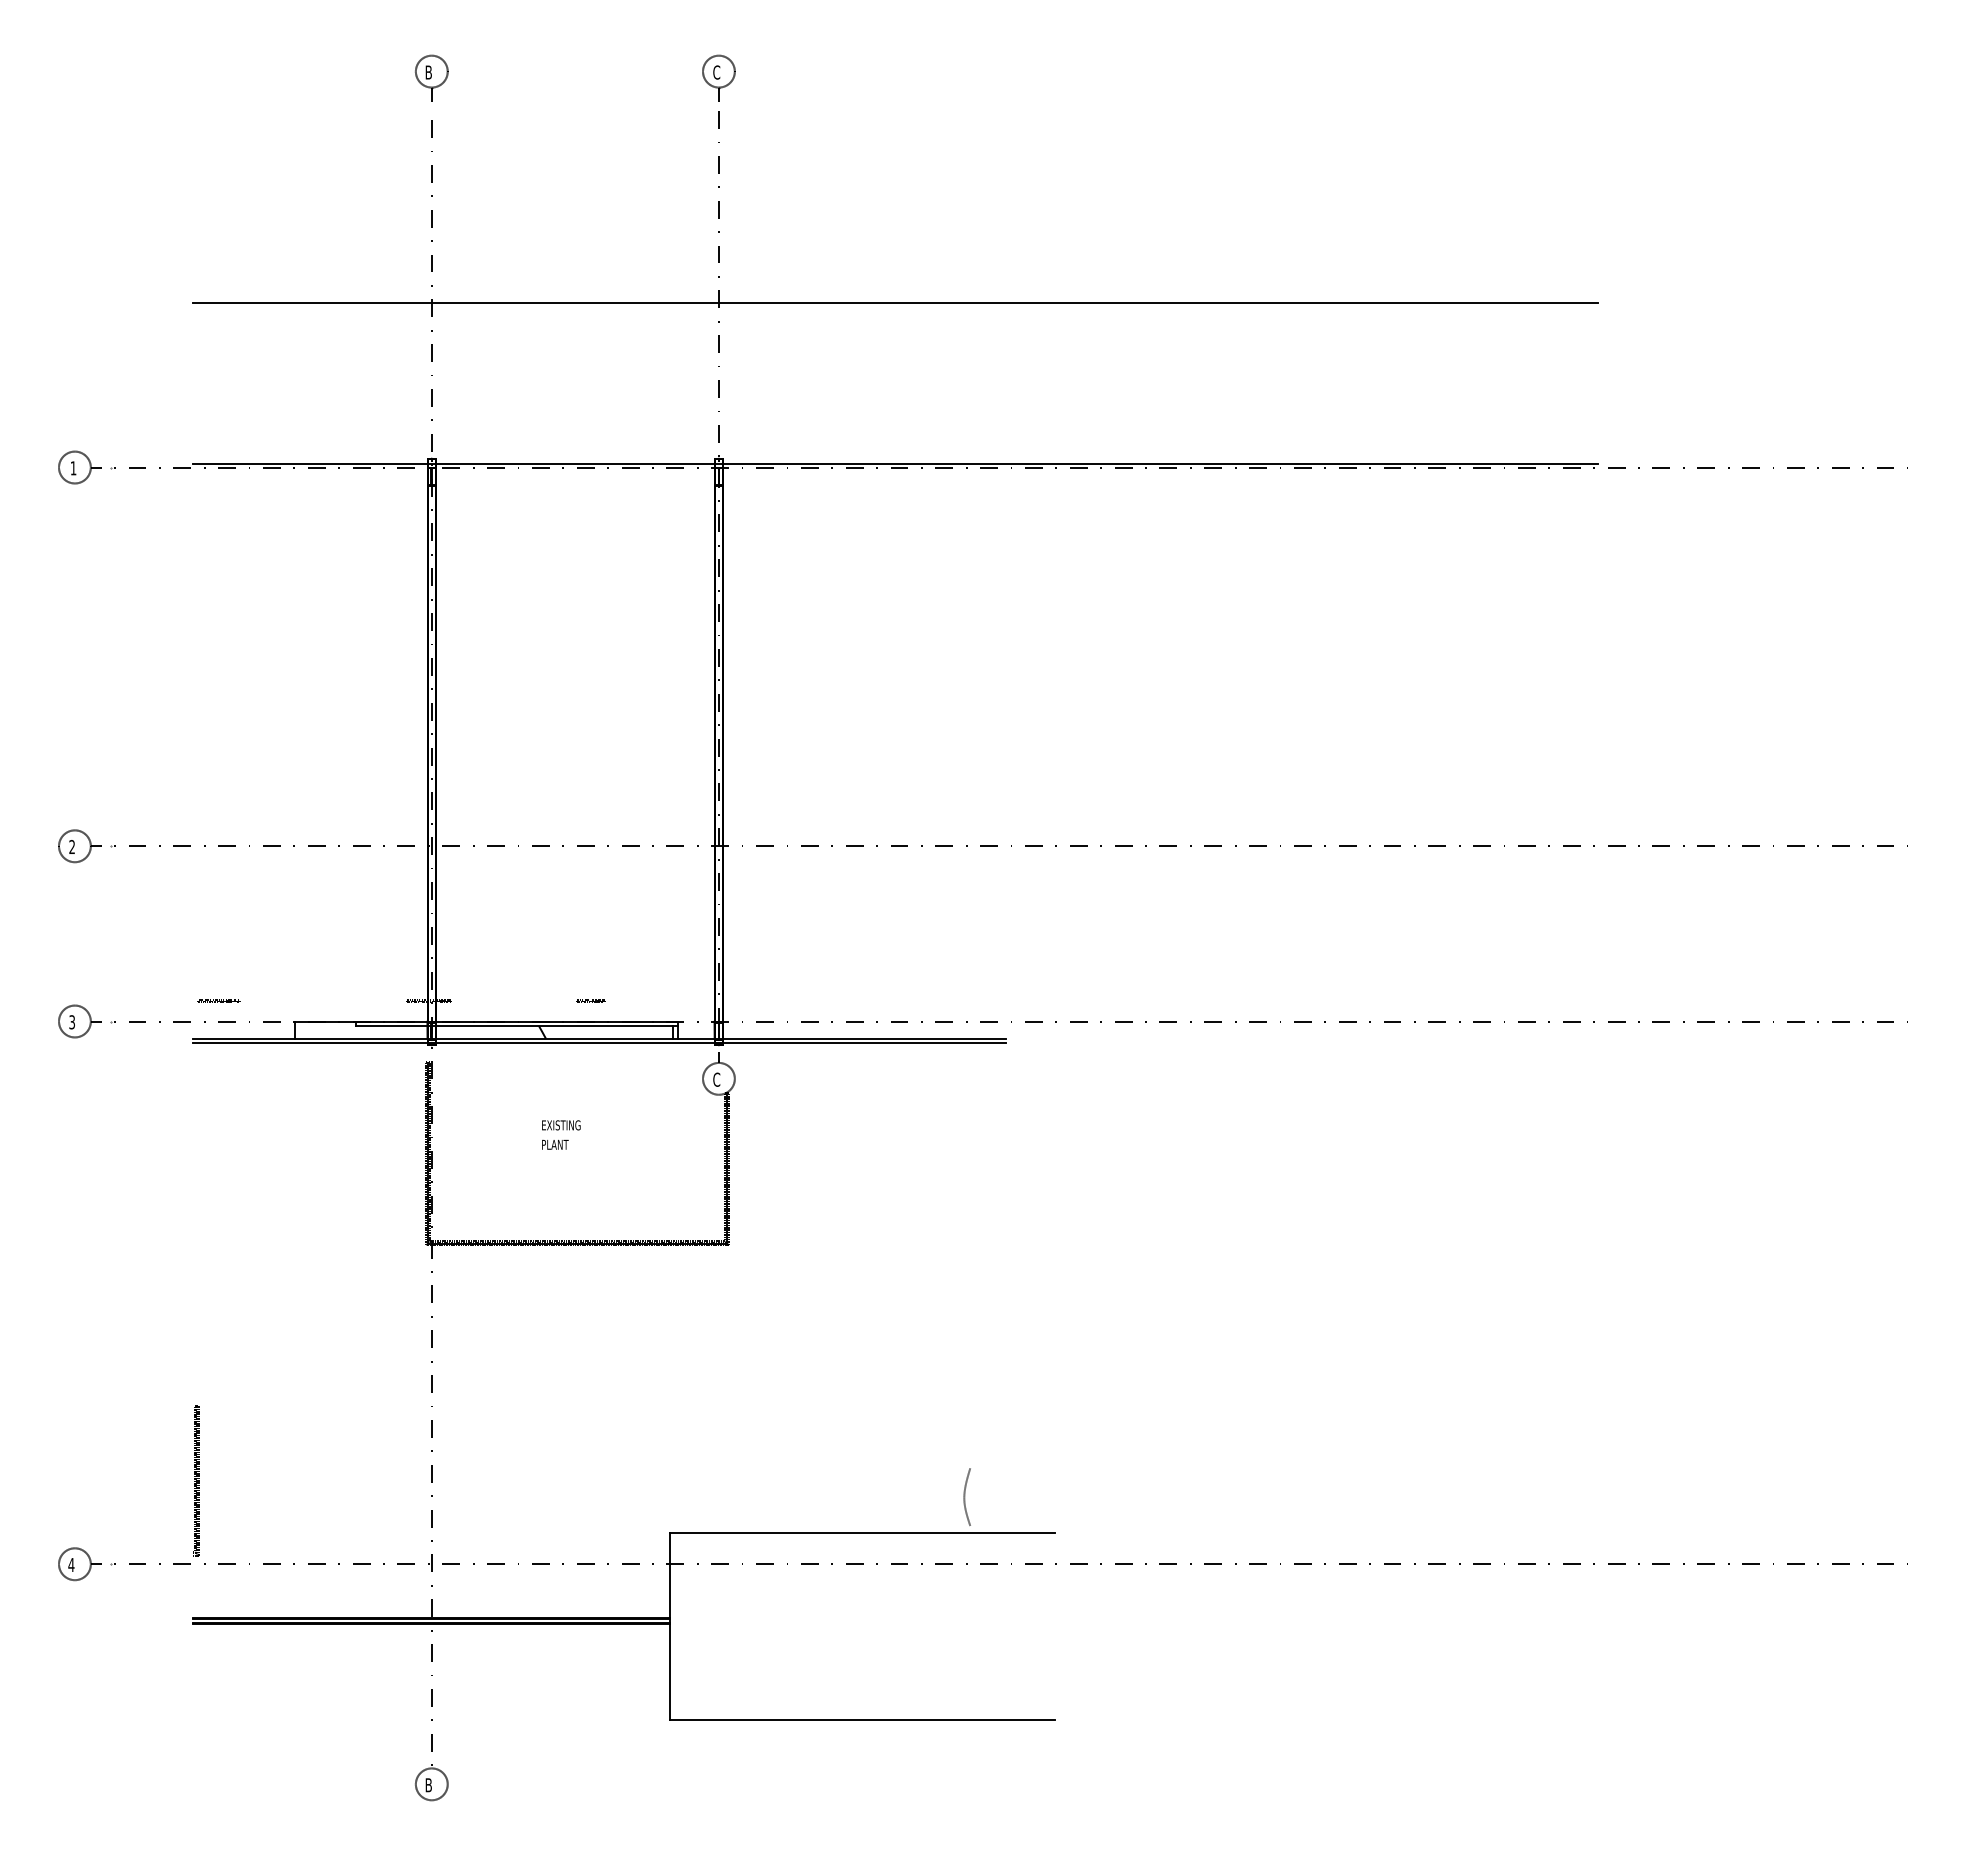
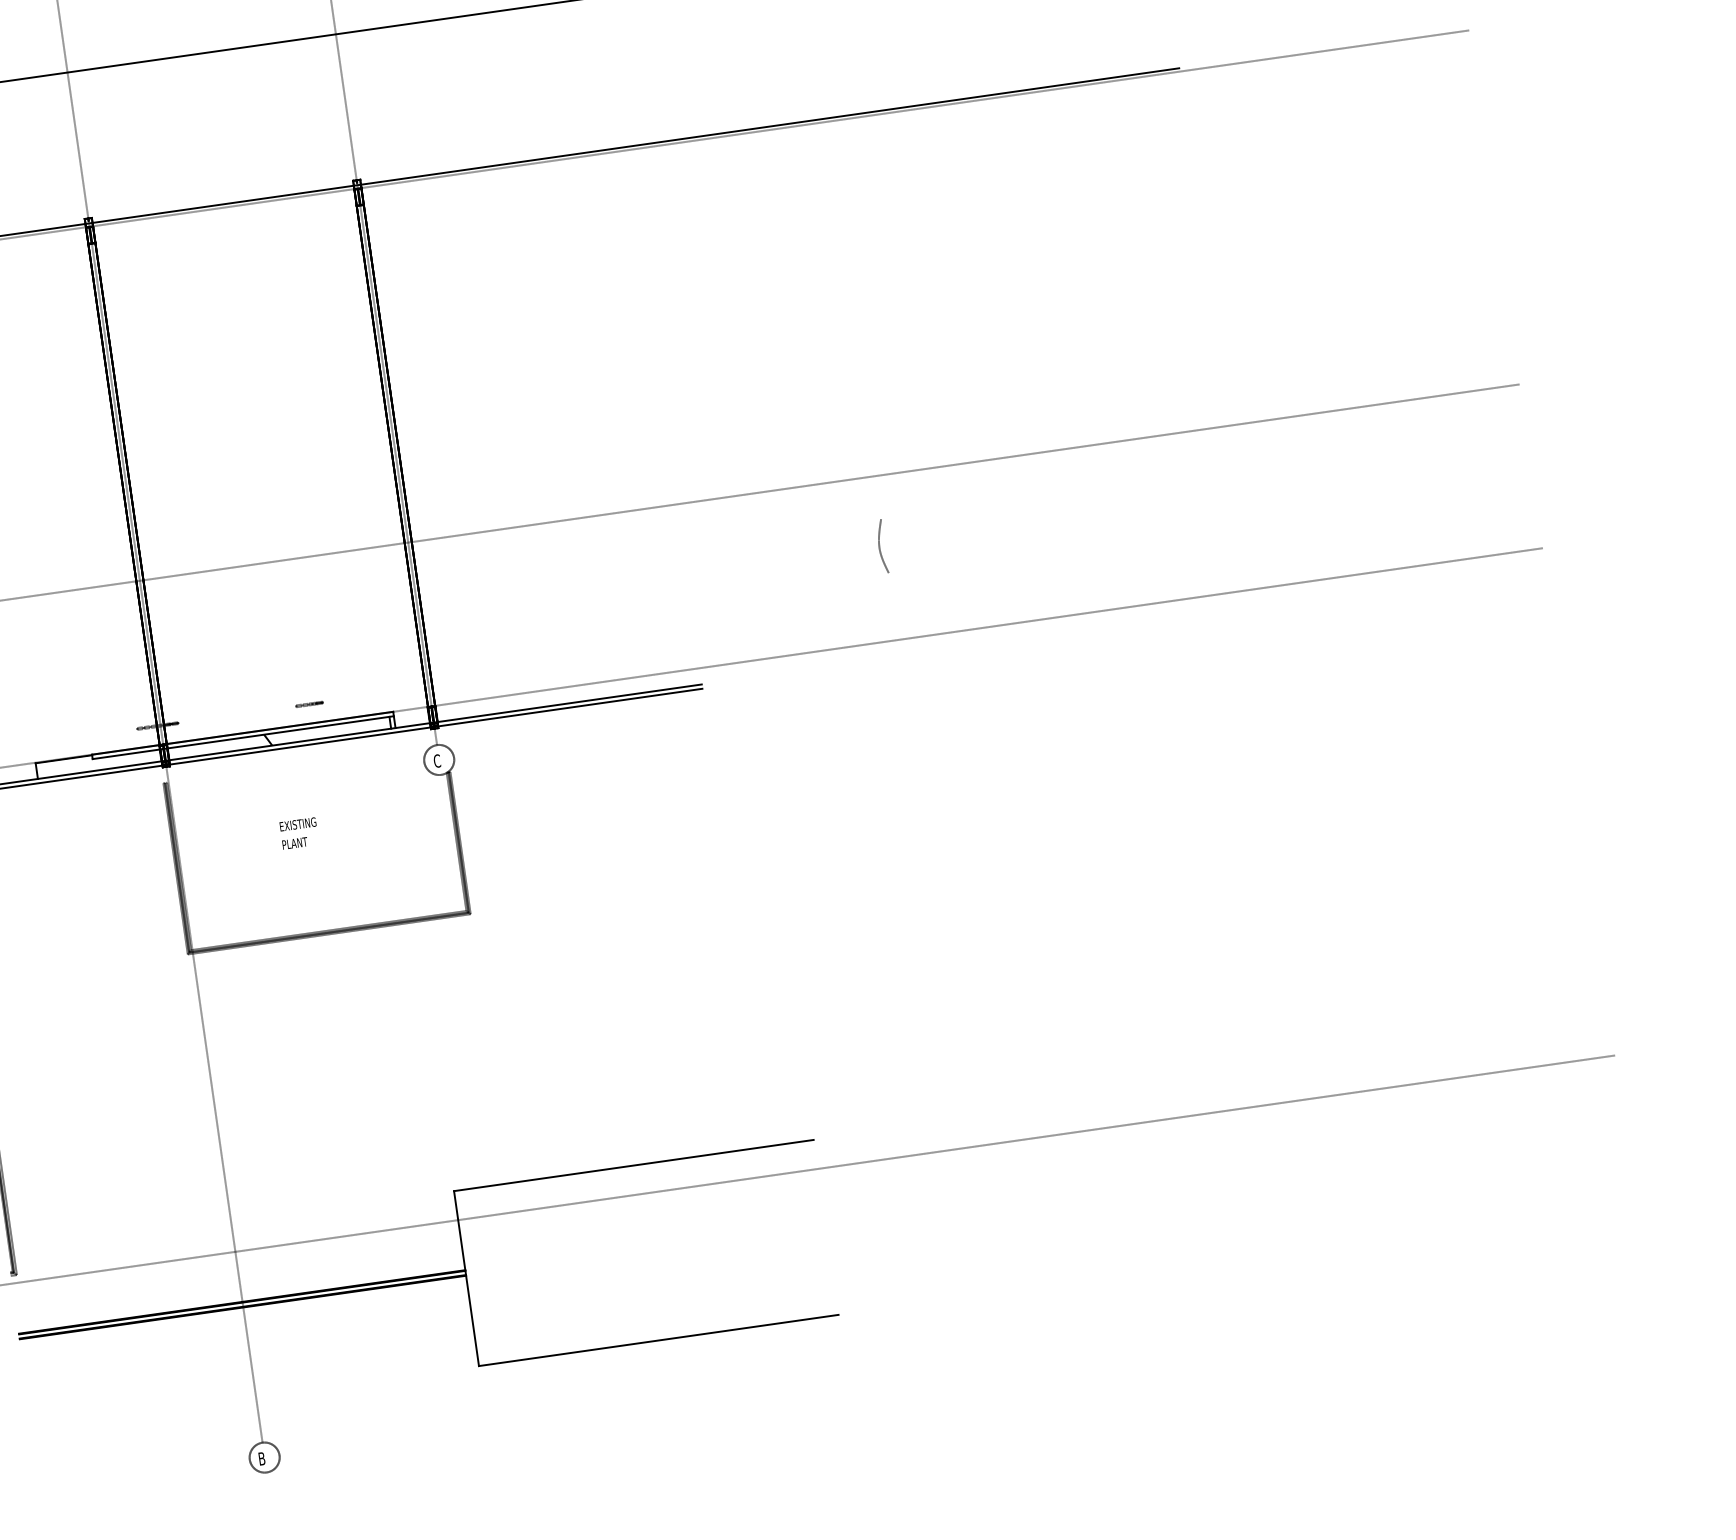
curve: (965, 1496) -> (880, 546), moved

